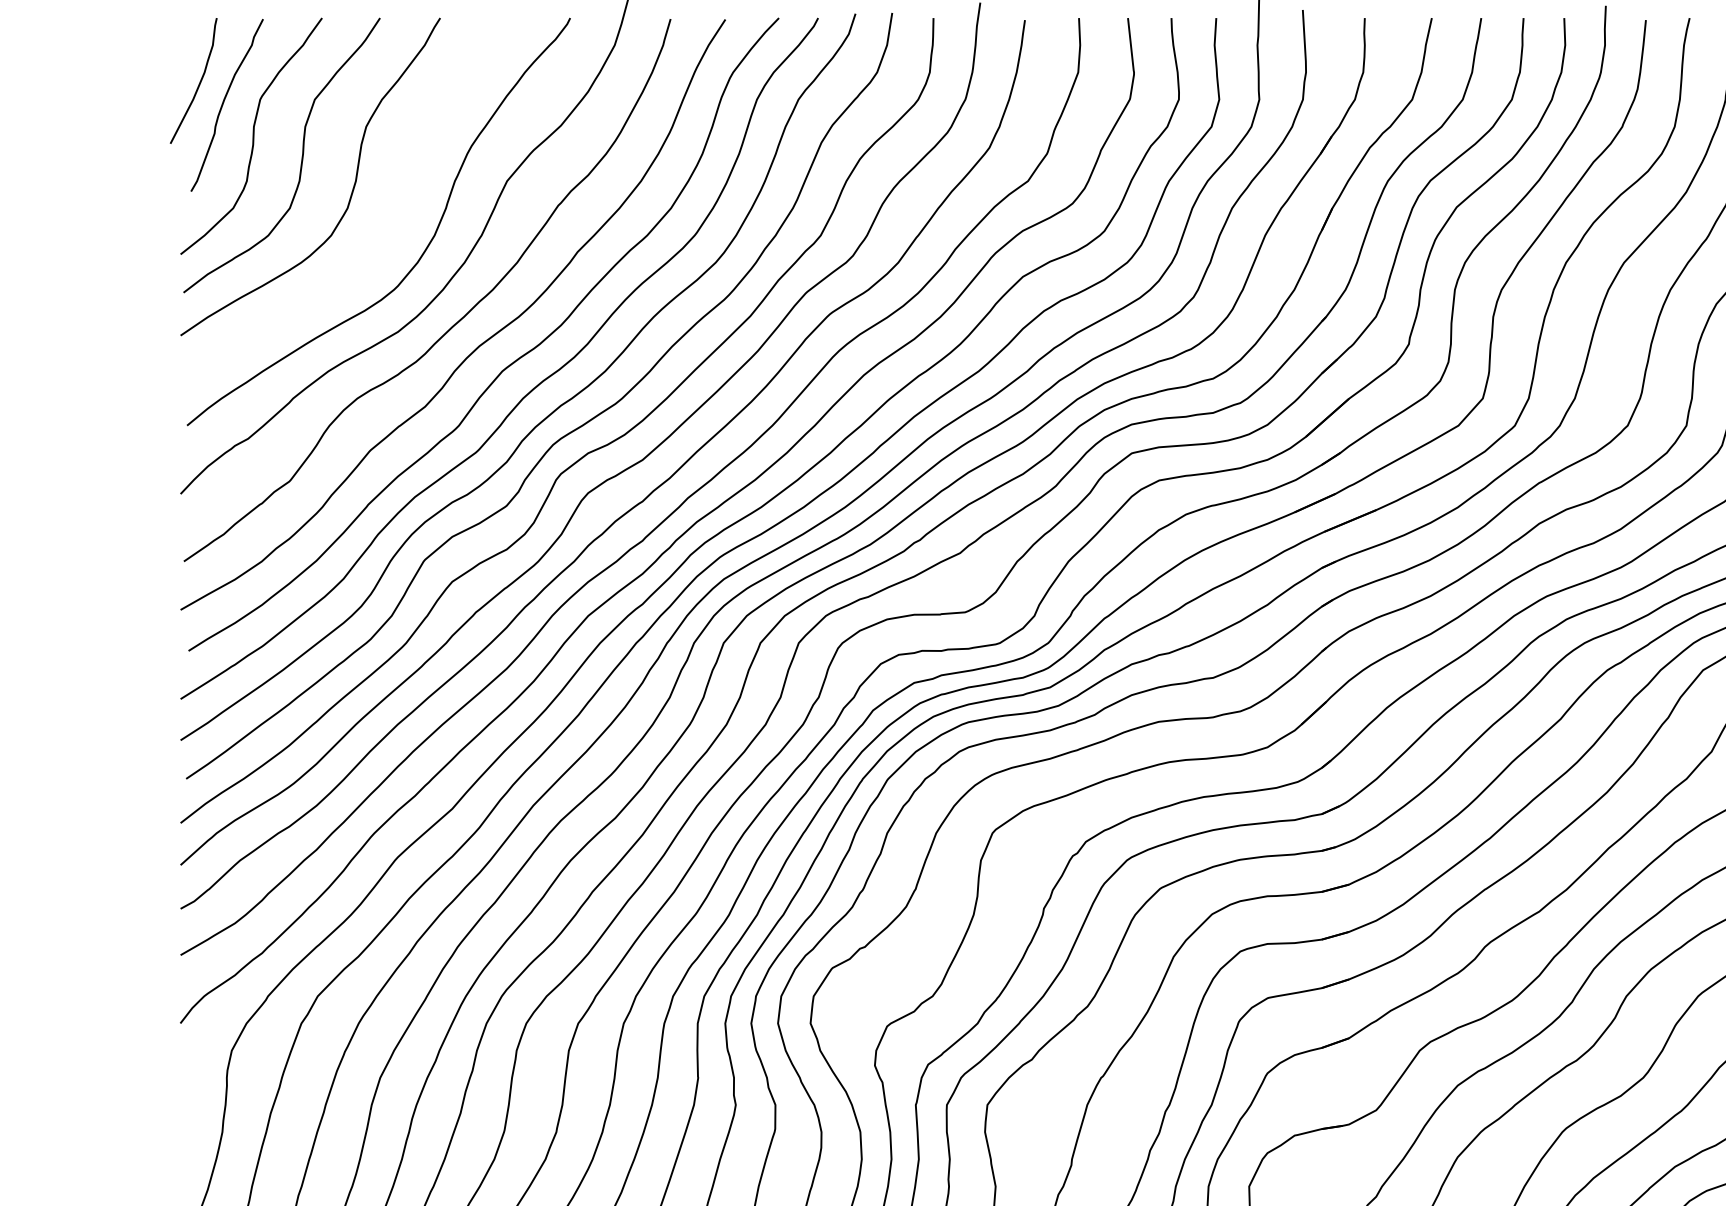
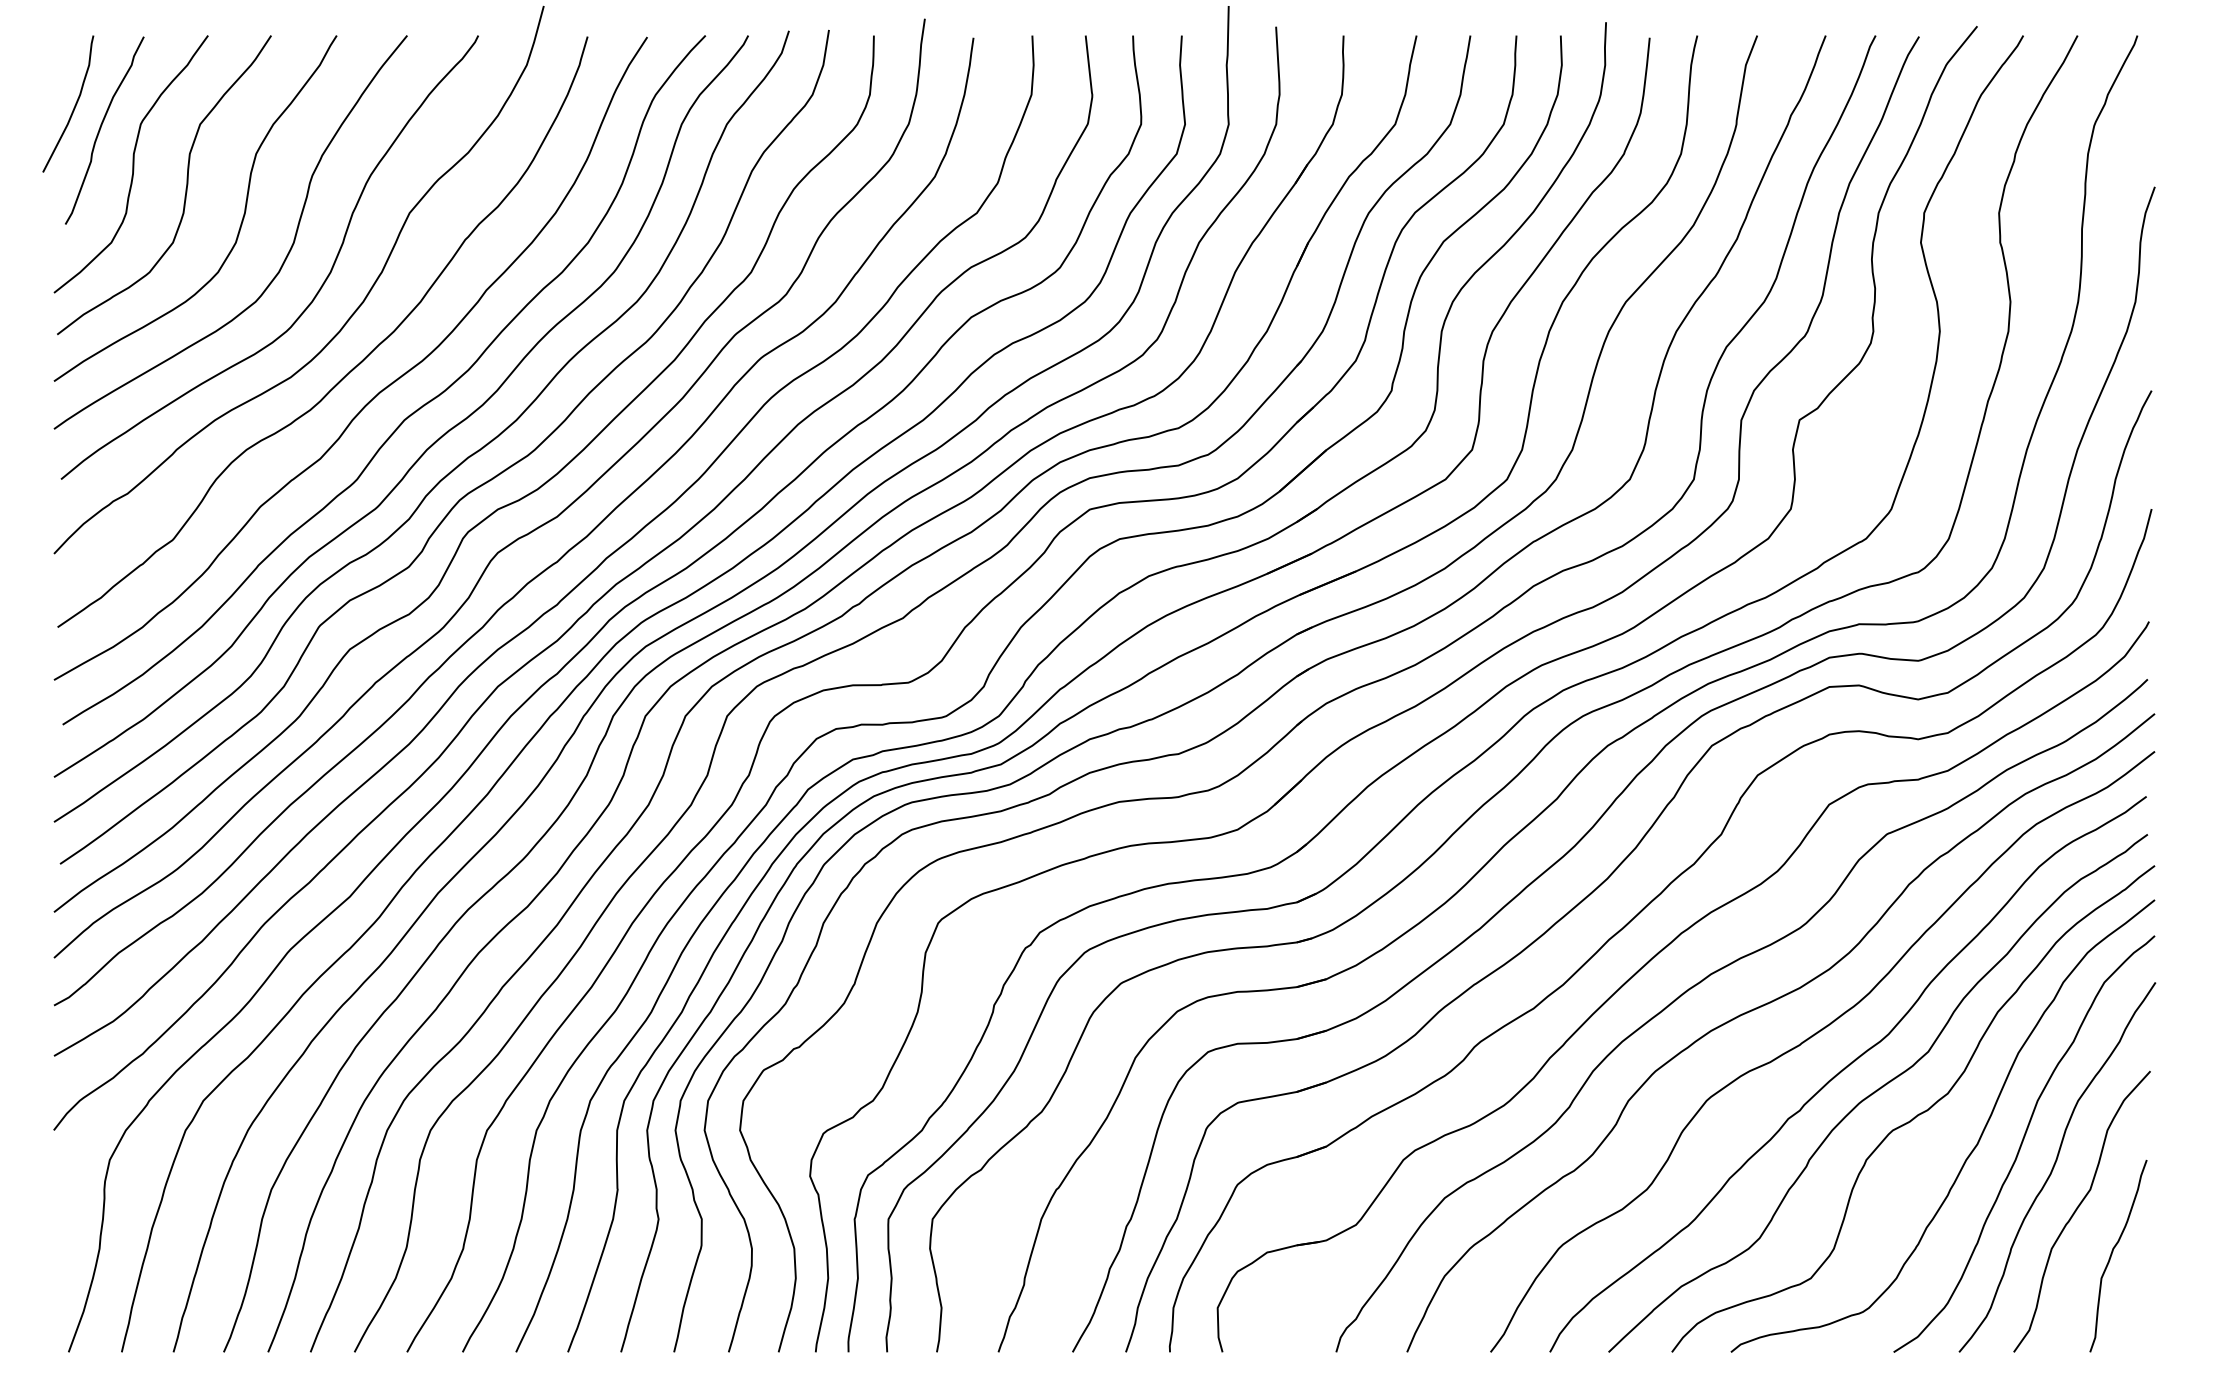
curve: (389, 228) -> (281, 264), added

